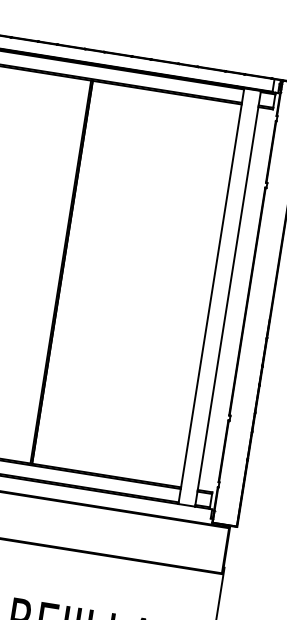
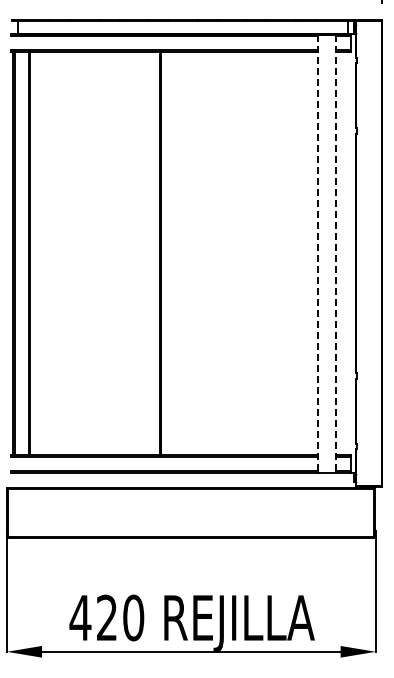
line: (211, 295) -> (318, 253), solid -> dashed
line: (227, 298) -> (335, 253), solid -> dashed

